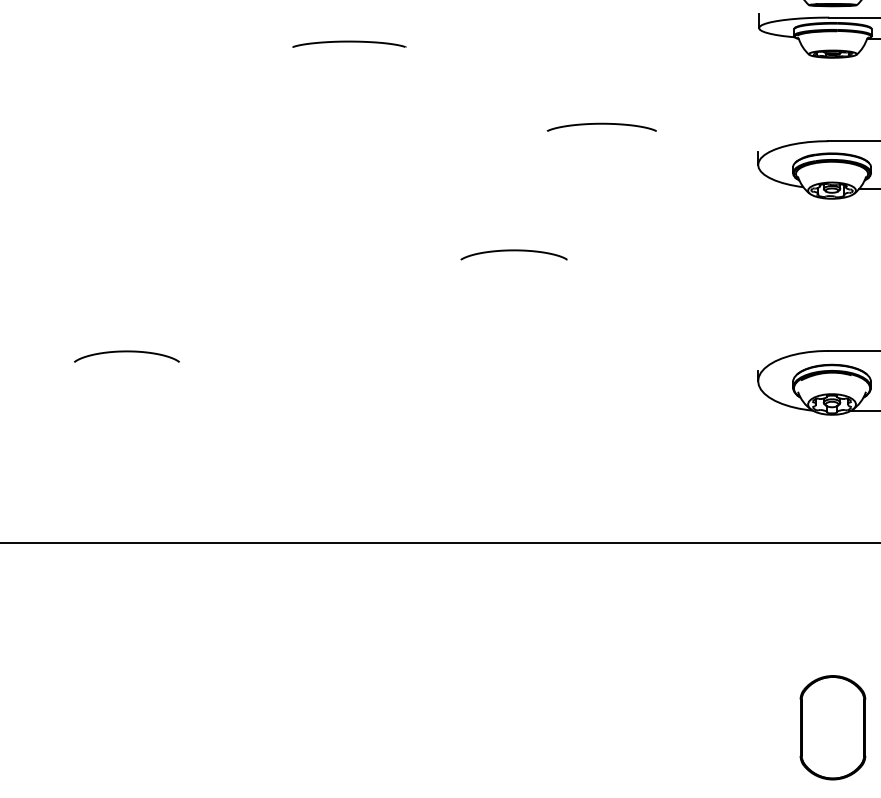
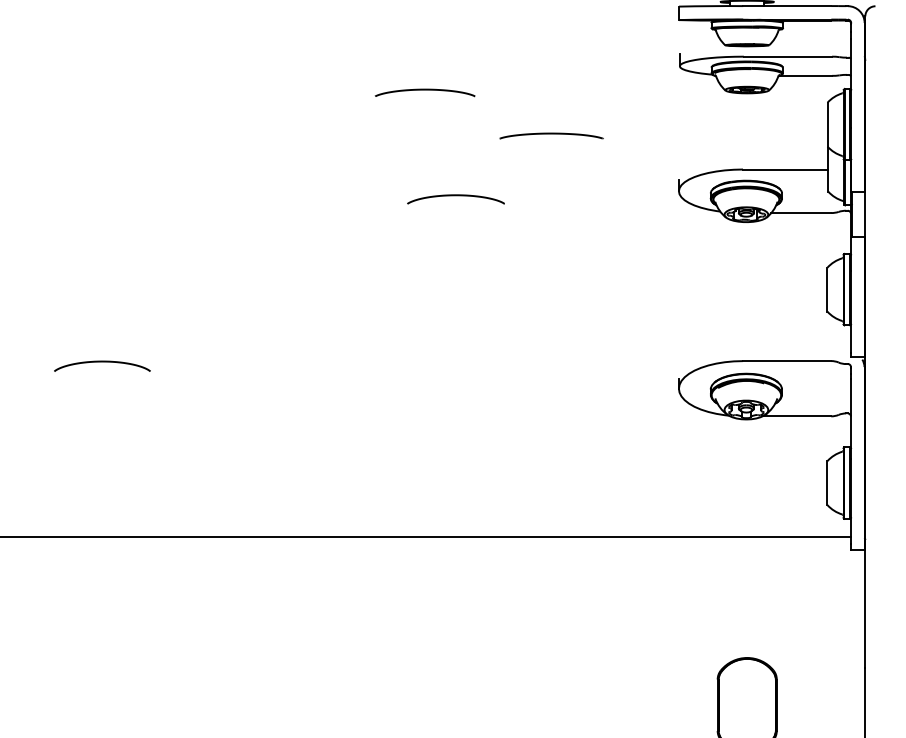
curve: (349, 42) -> (551, 134), moved
curve: (601, 124) -> (424, 90), moved
curve: (513, 251) -> (455, 196), moved

